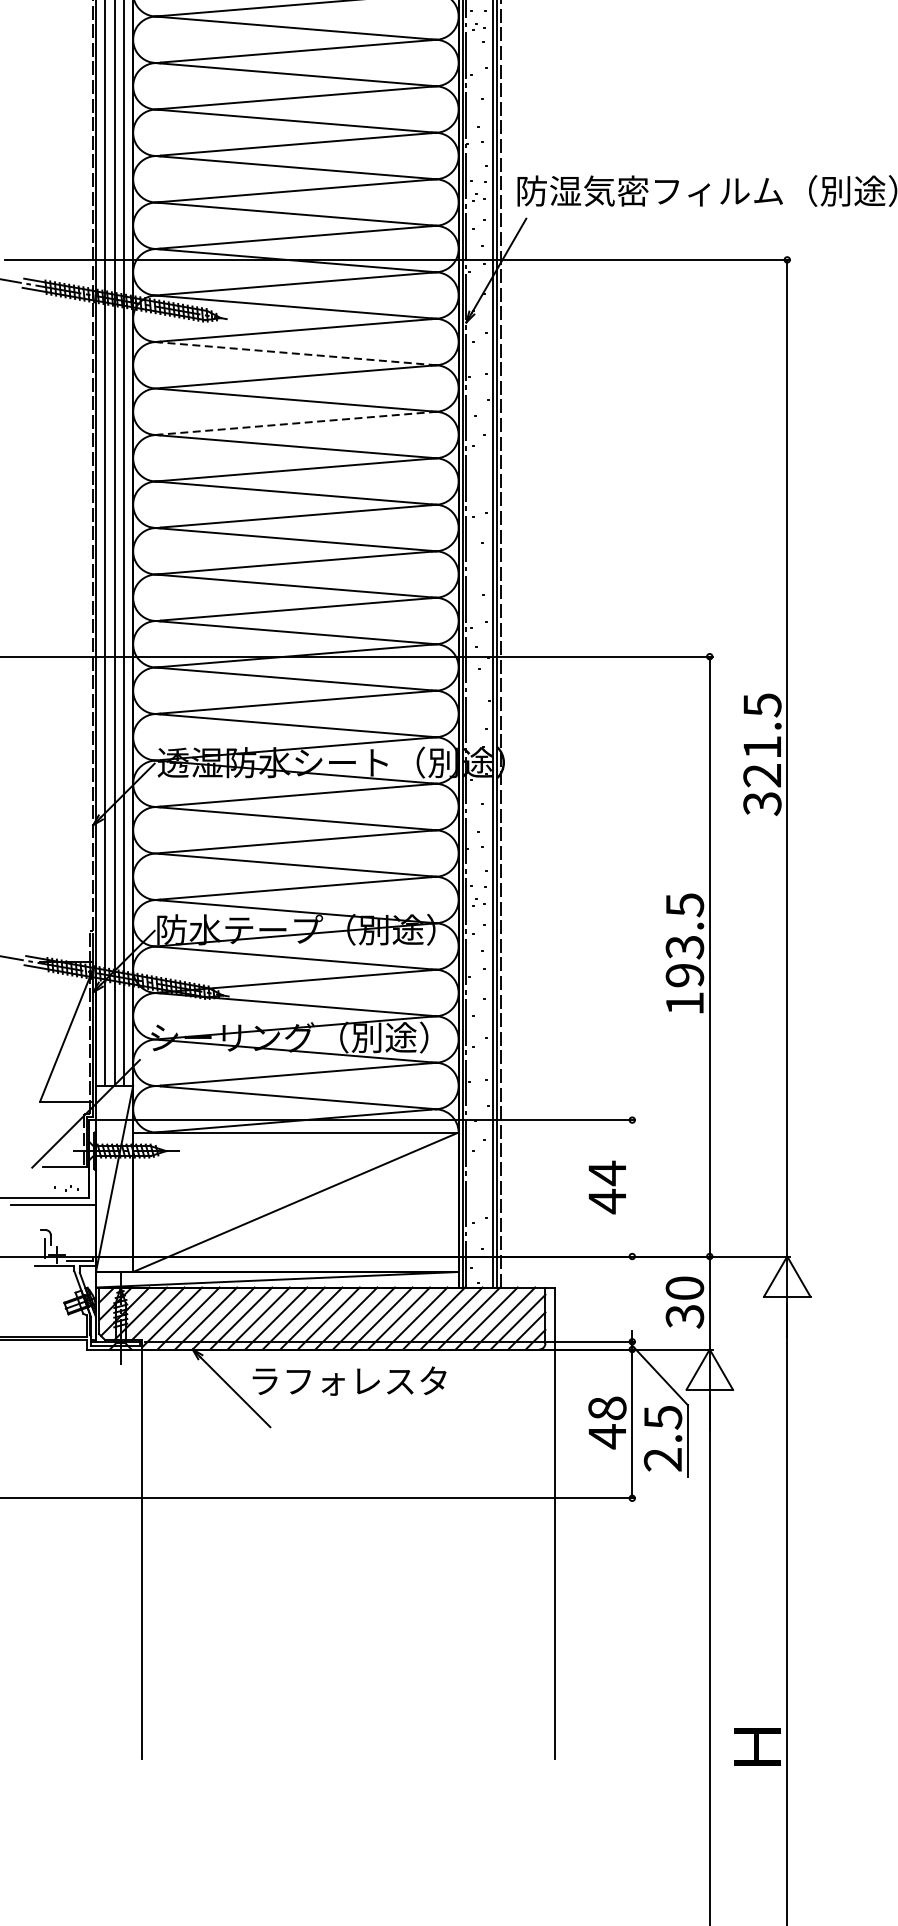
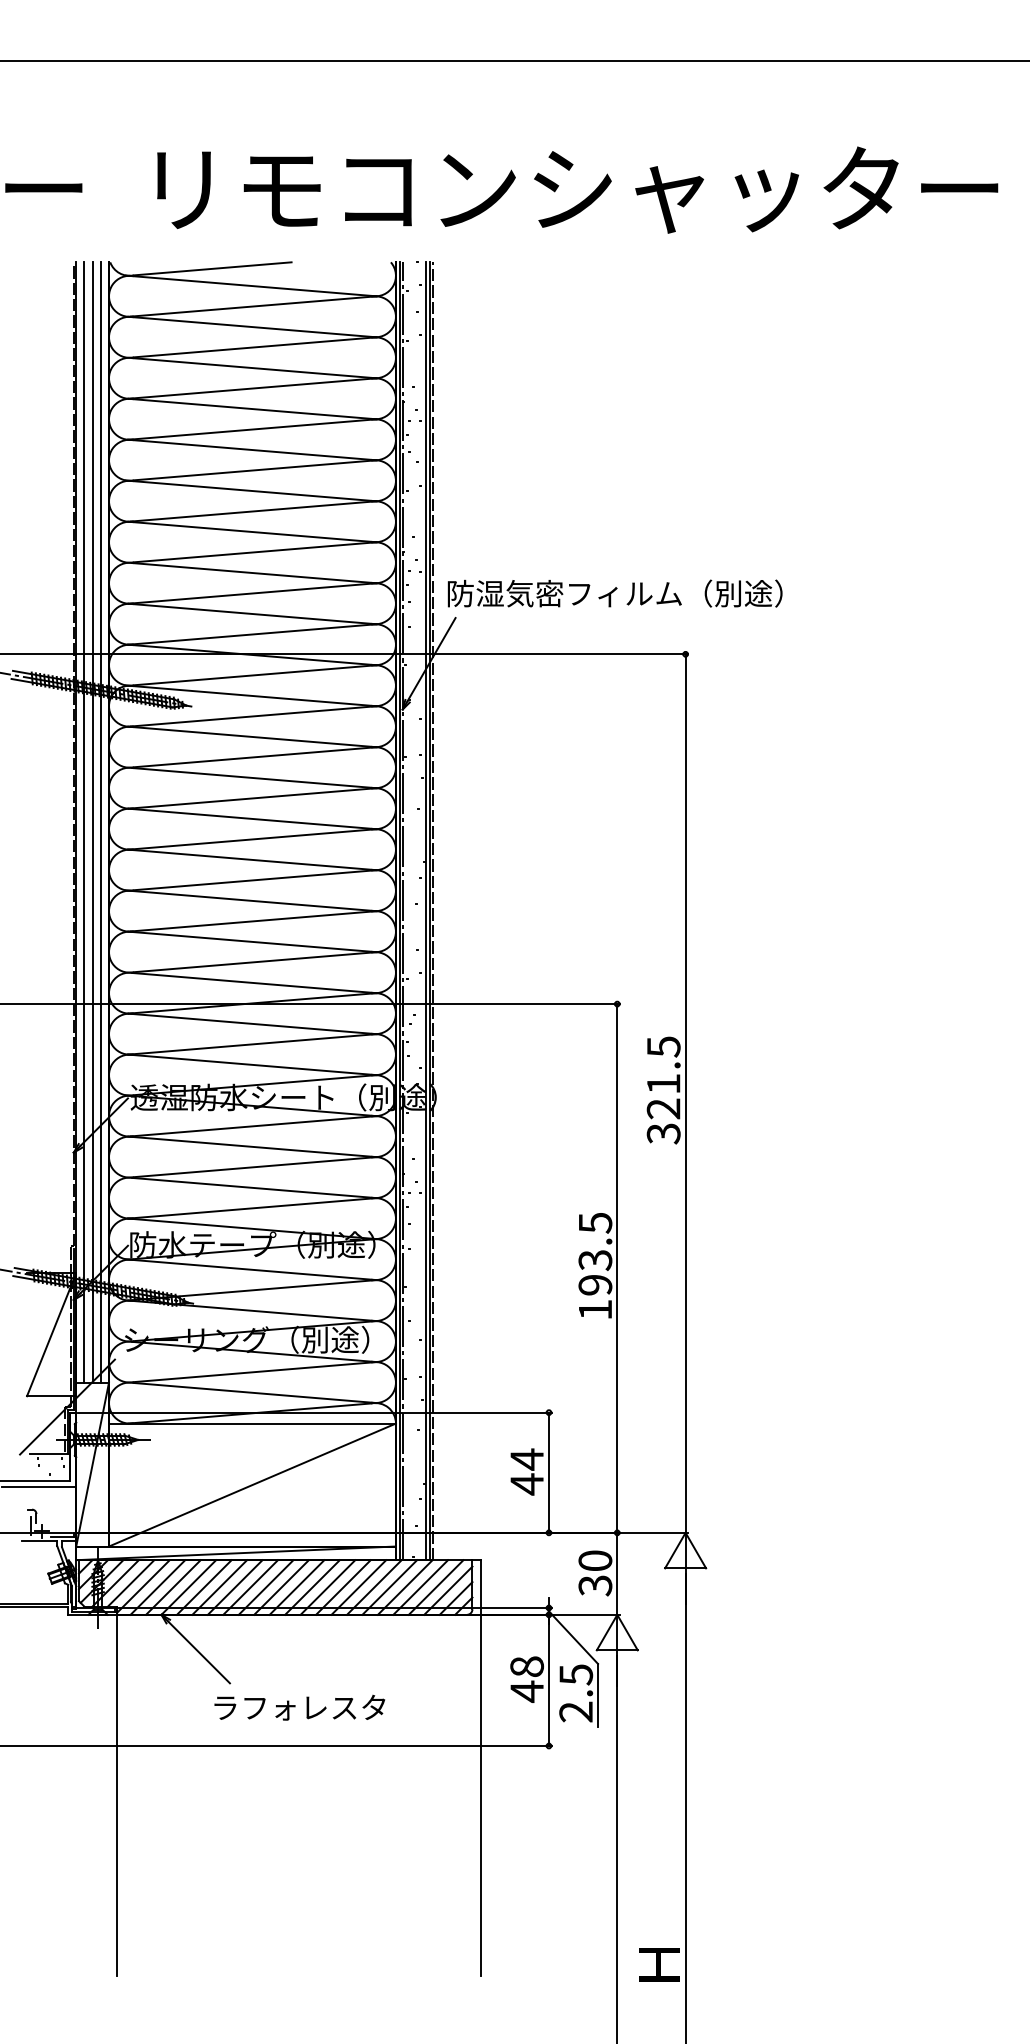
line: (294, 353) -> (251, 736), dashed -> solid
line: (297, 423) -> (253, 798), dashed -> solid
line: (631, 1188) -> (548, 1472), added
text: (349, 1380) -> (299, 1707), moved

